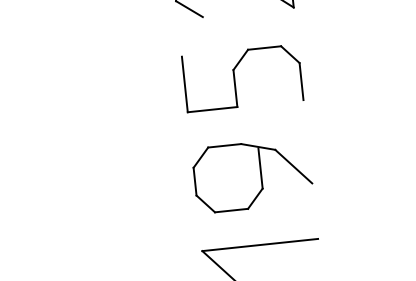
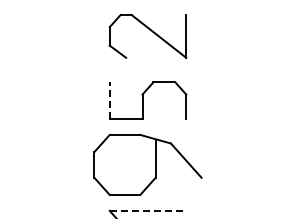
line: (184, 84) -> (109, 100), solid -> dashed
part: (252, 174) -> (147, 164), size x1.4
line: (260, 244) -> (148, 210), solid -> dashed

